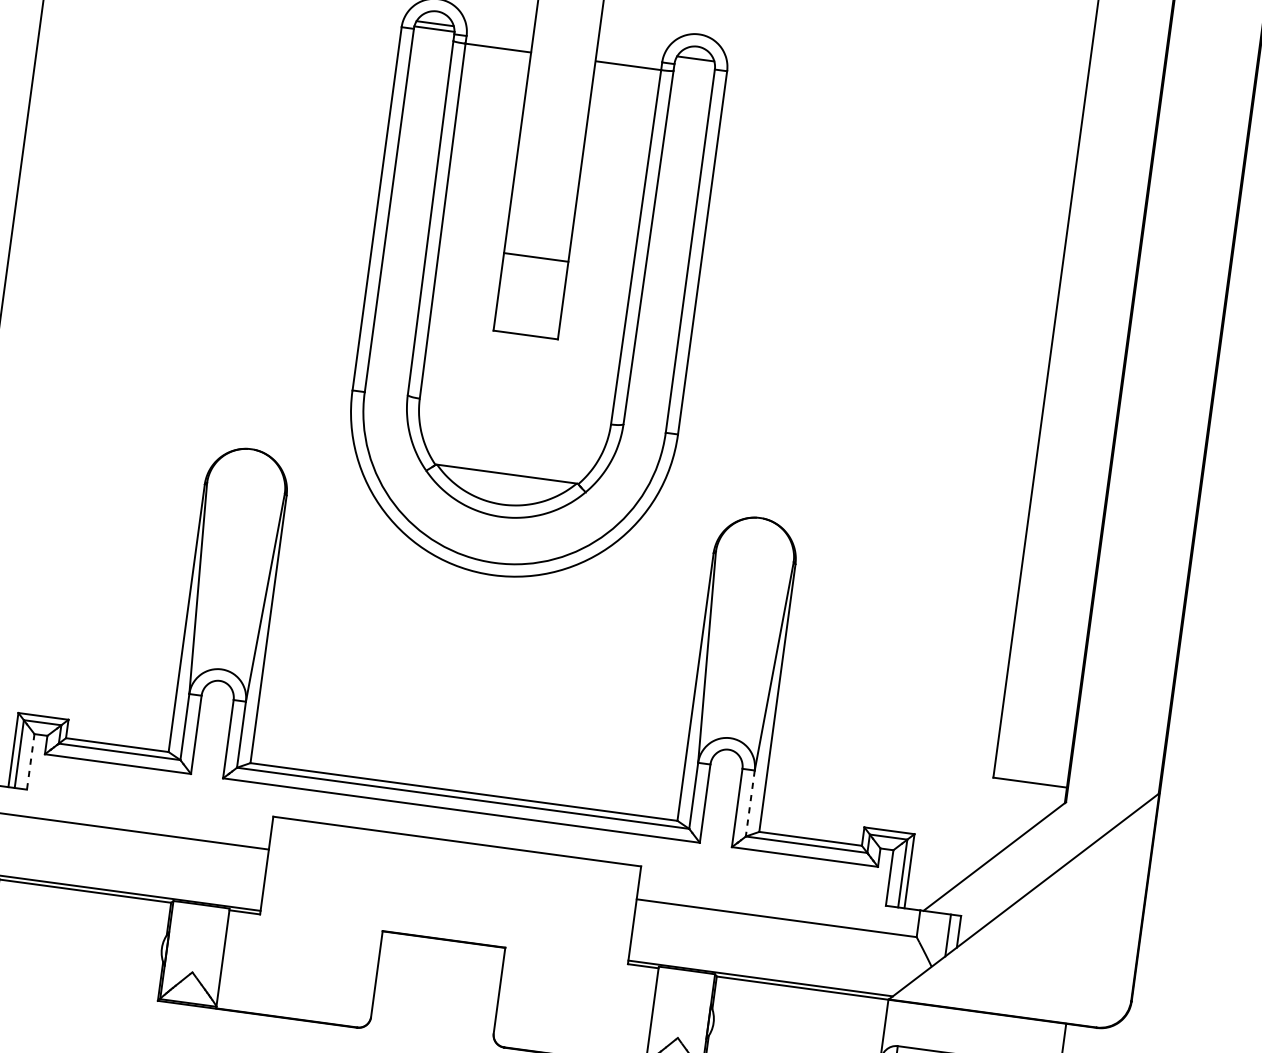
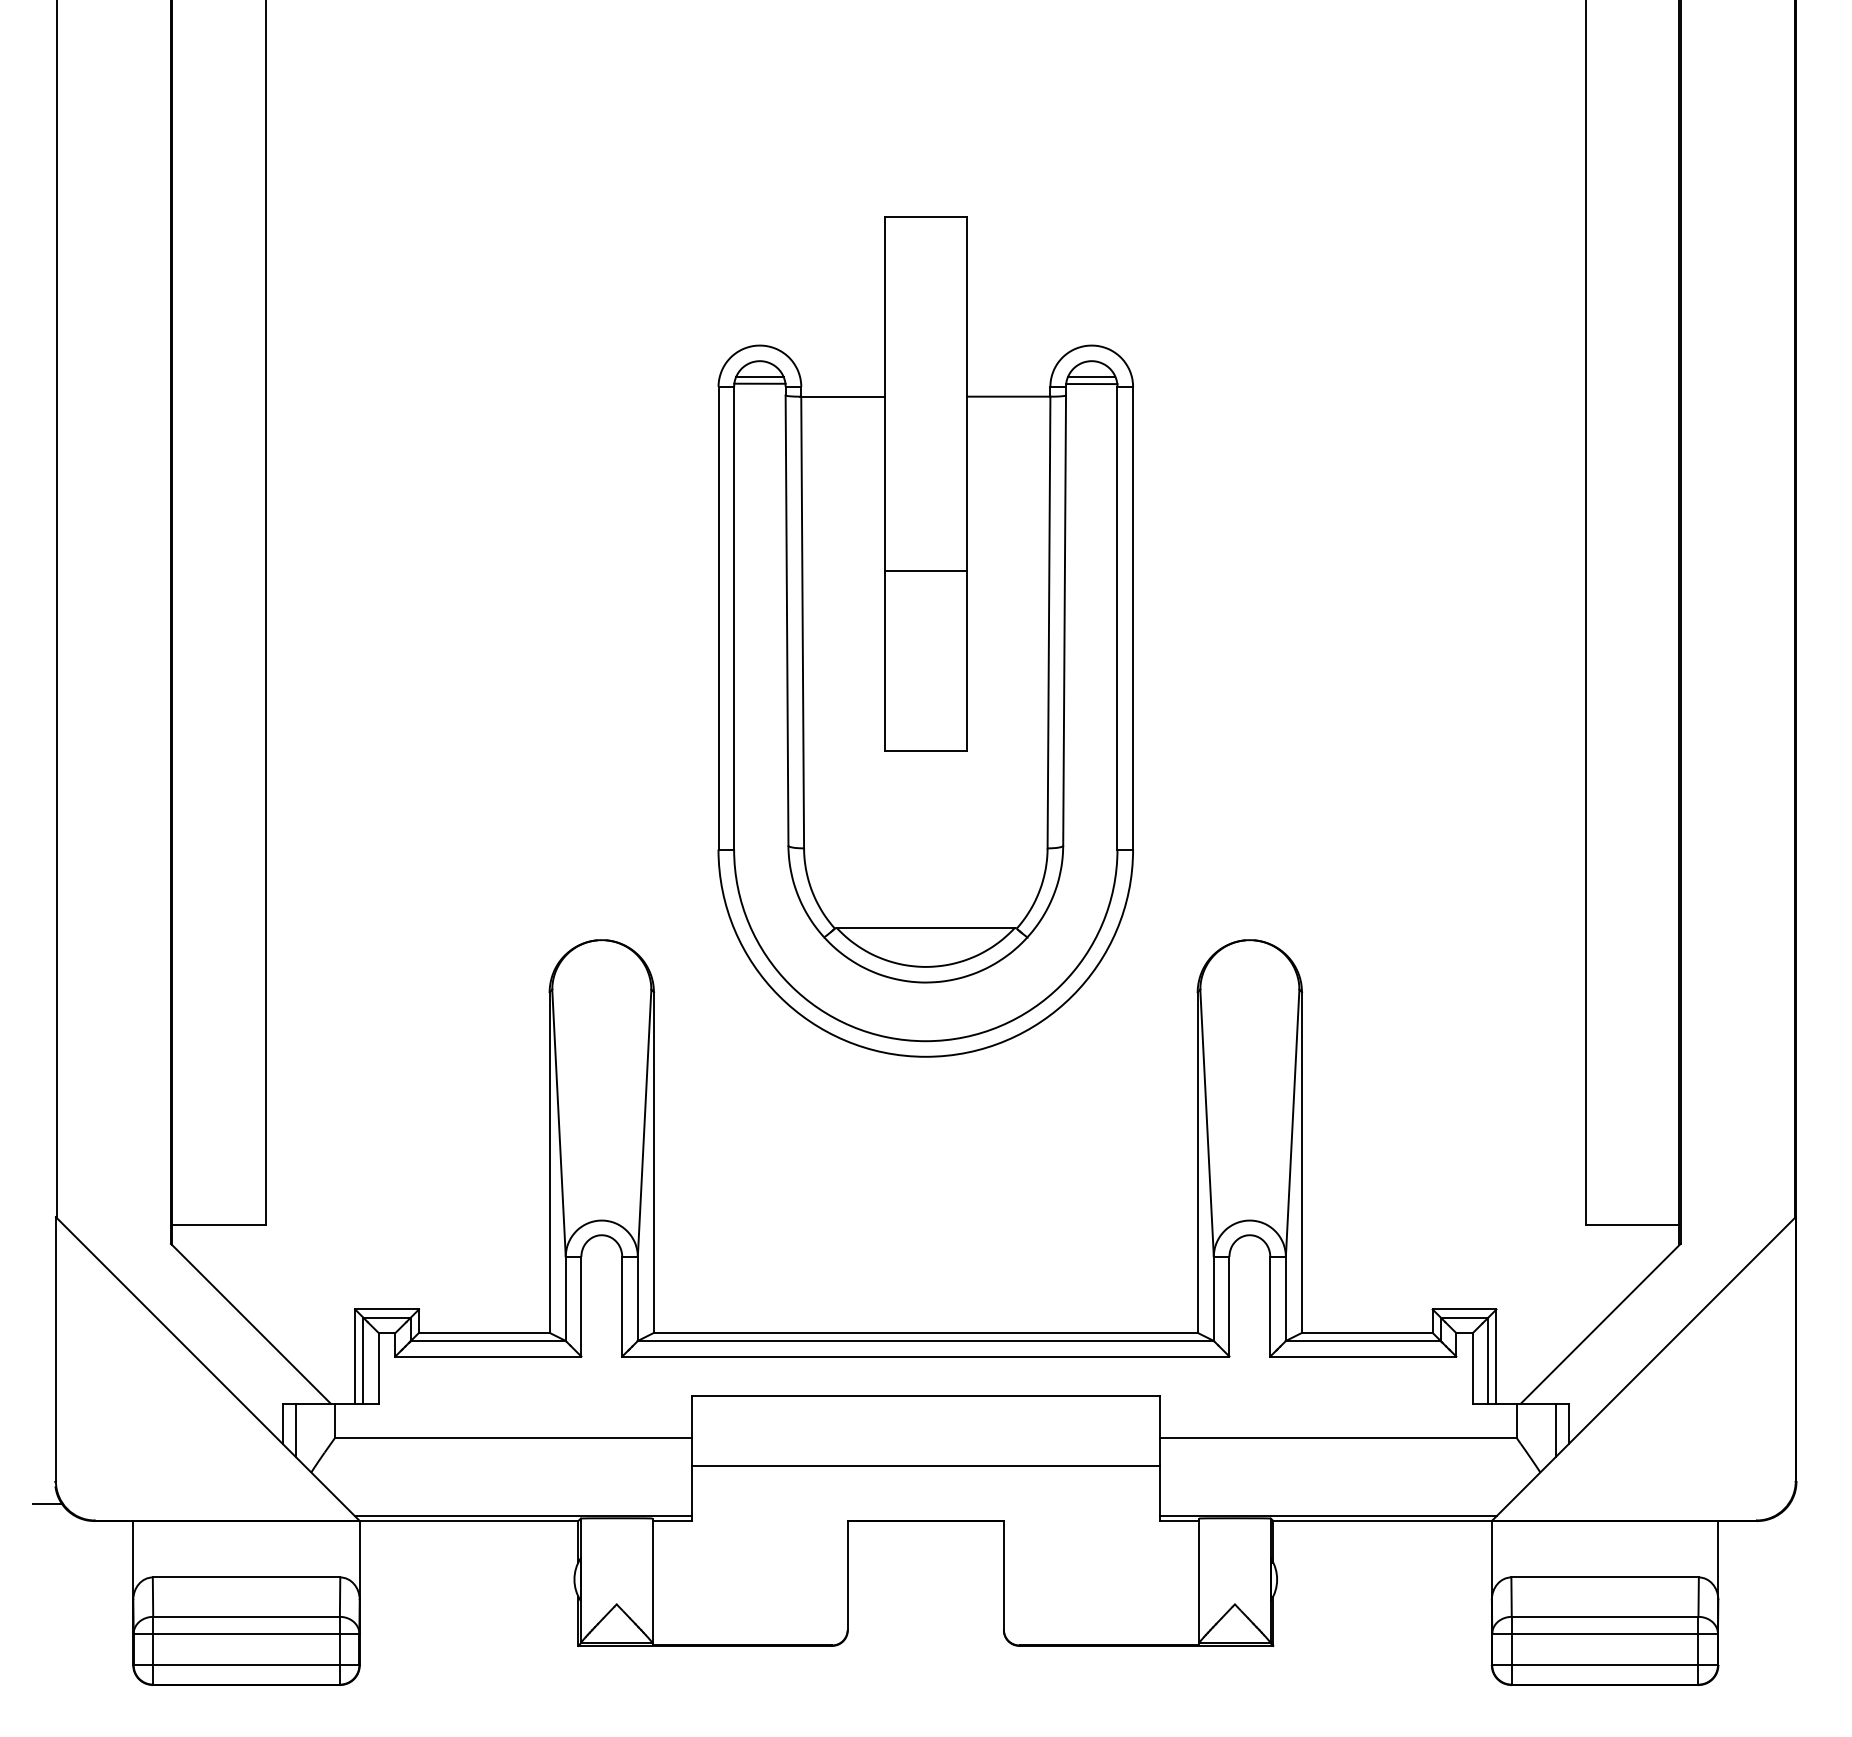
line: (694, 64) -> (1091, 384), added
line: (535, 257) -> (925, 571), moved
line: (30, 762) -> (378, 1369), dashed -> solid
line: (749, 803) -> (1285, 1299), dashed -> solid
line: (449, 896) -> (925, 1466), added

